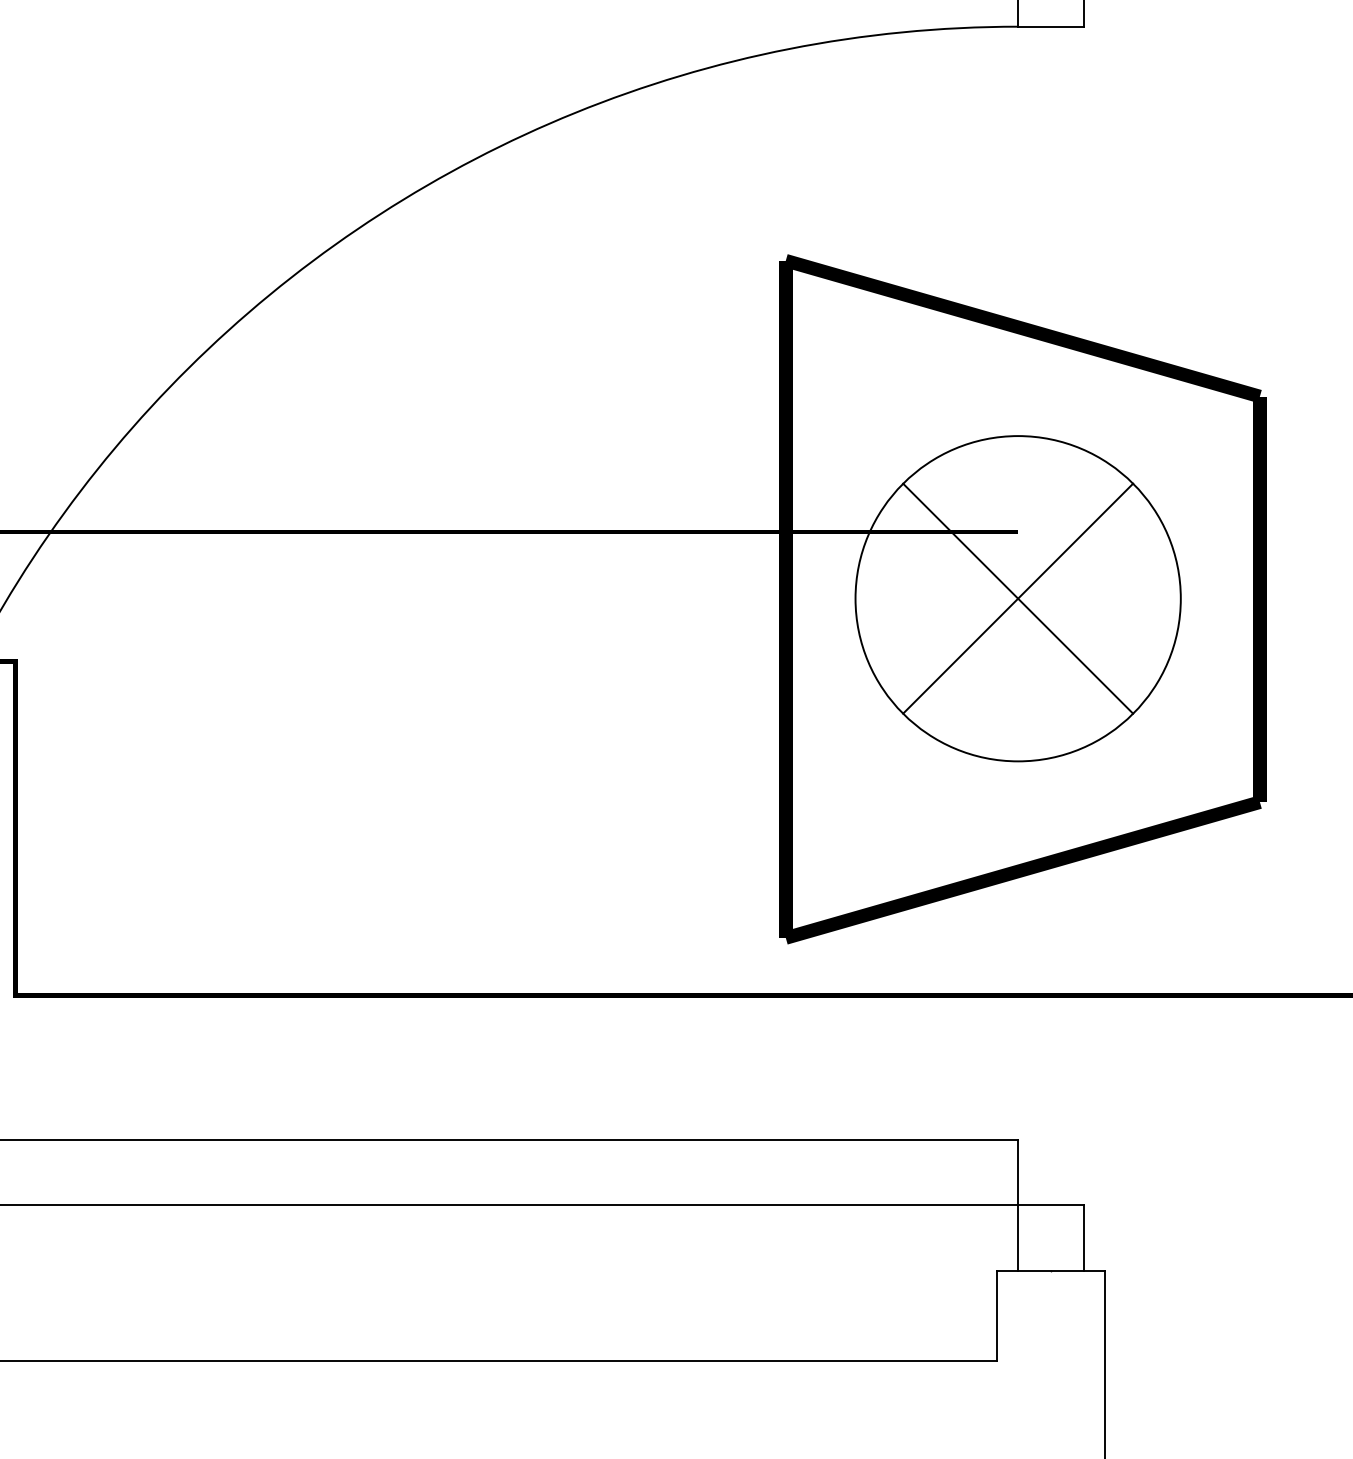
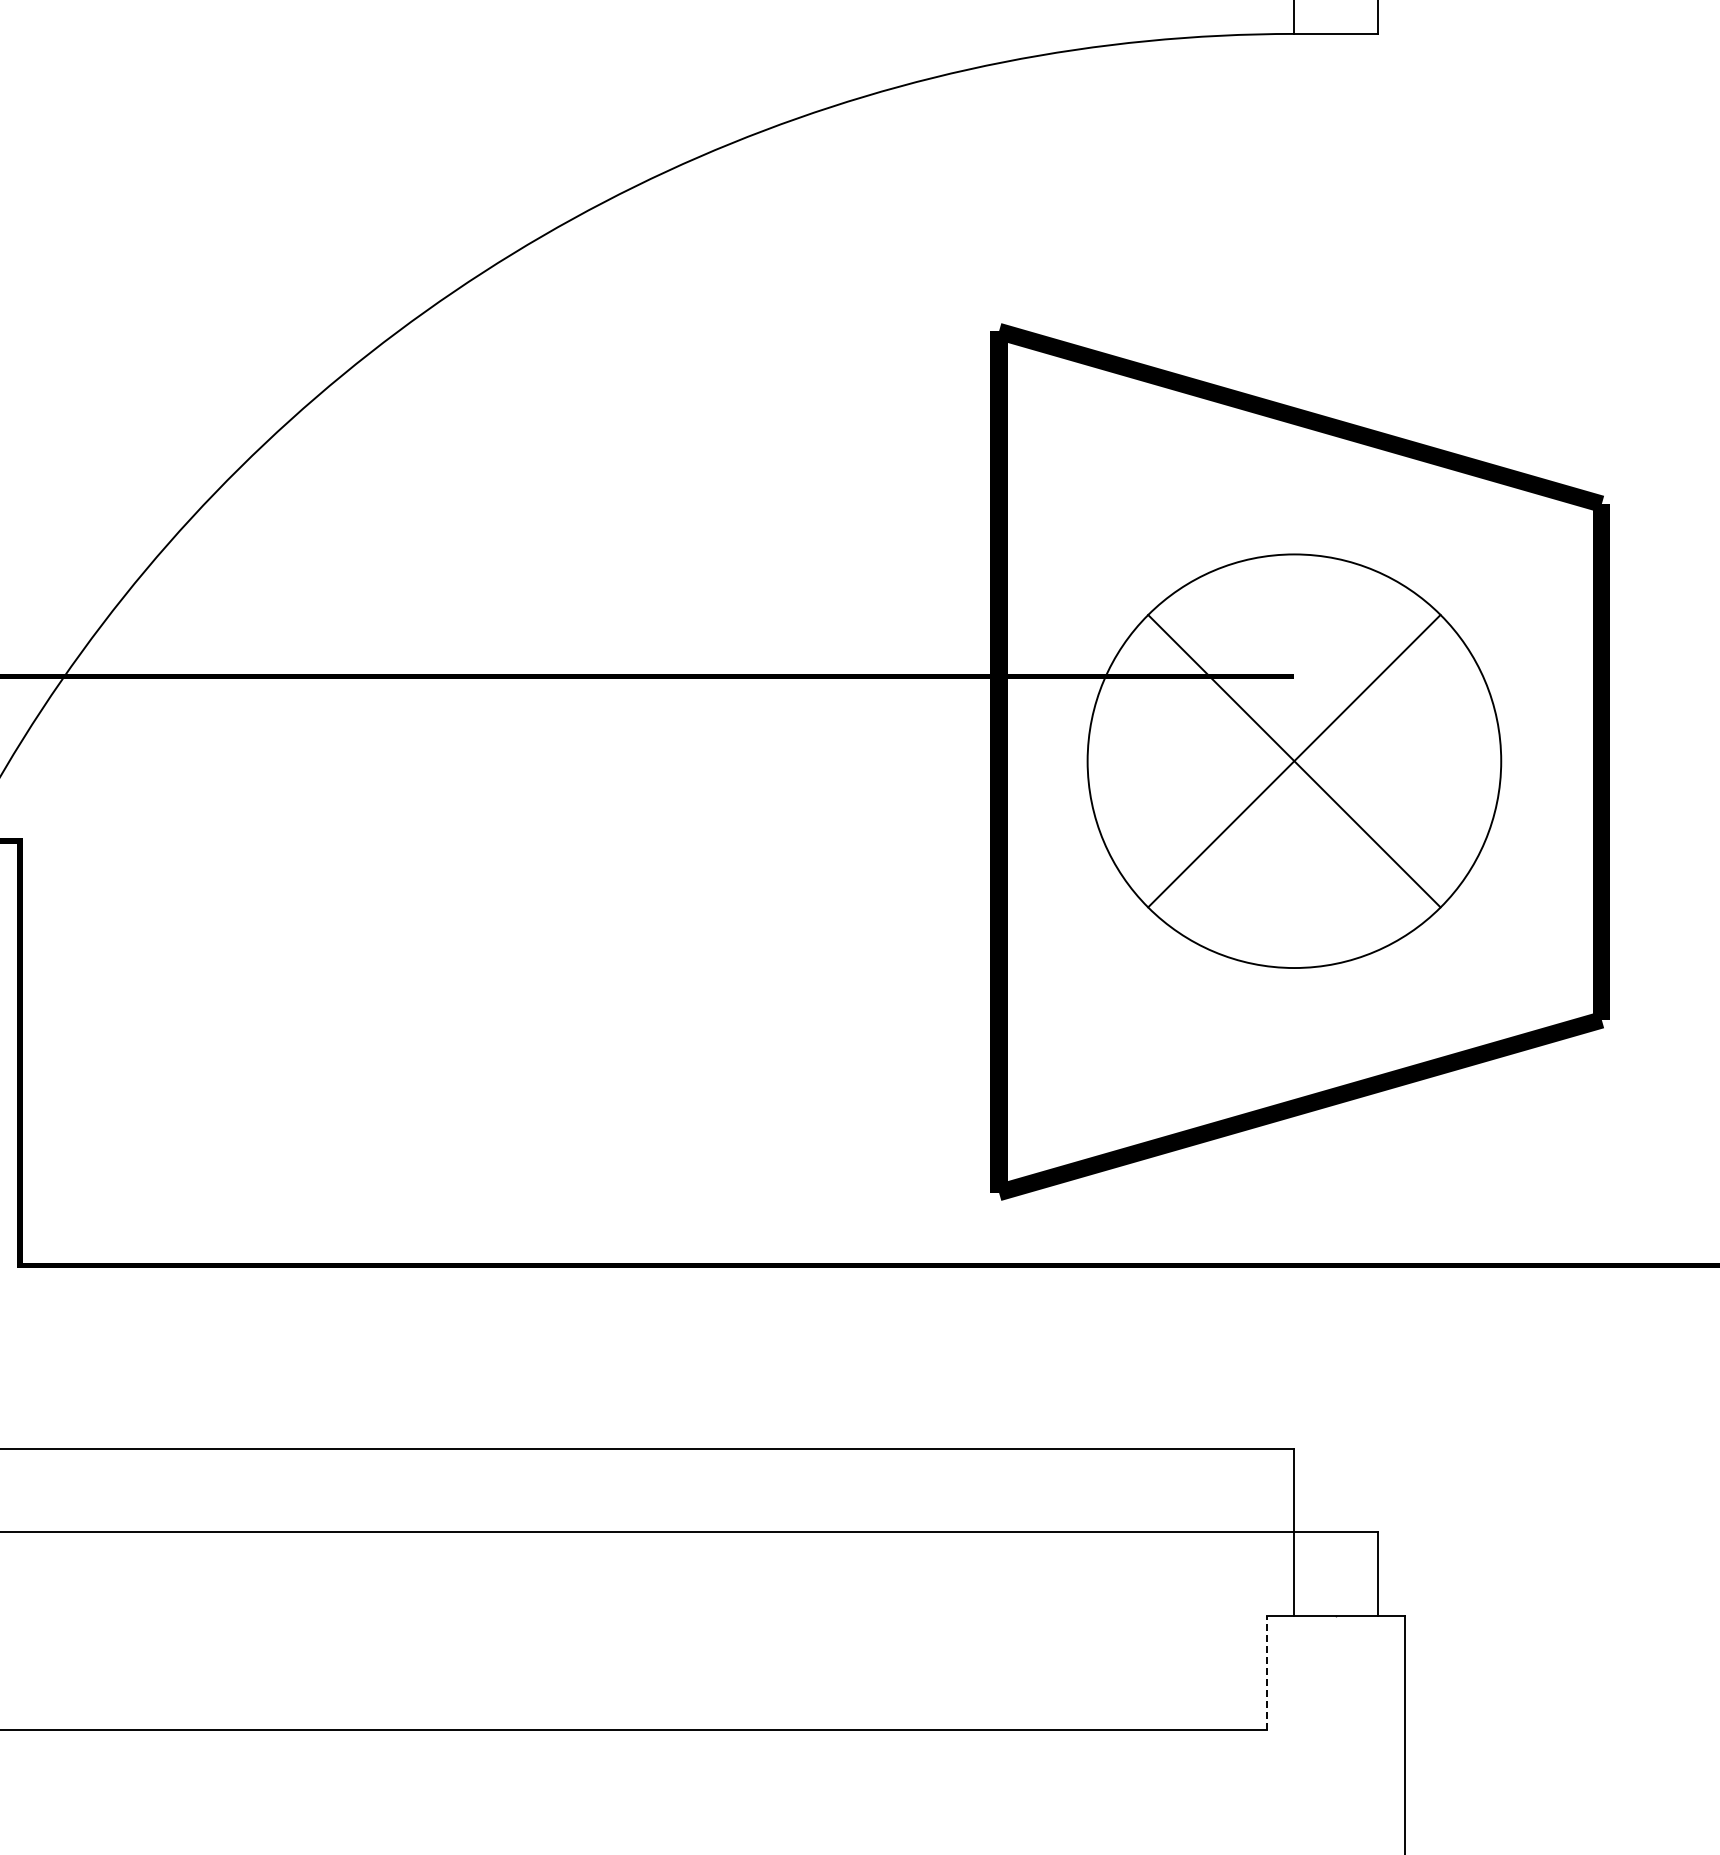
line: (996, 1315) -> (1267, 1672), solid -> dashed

